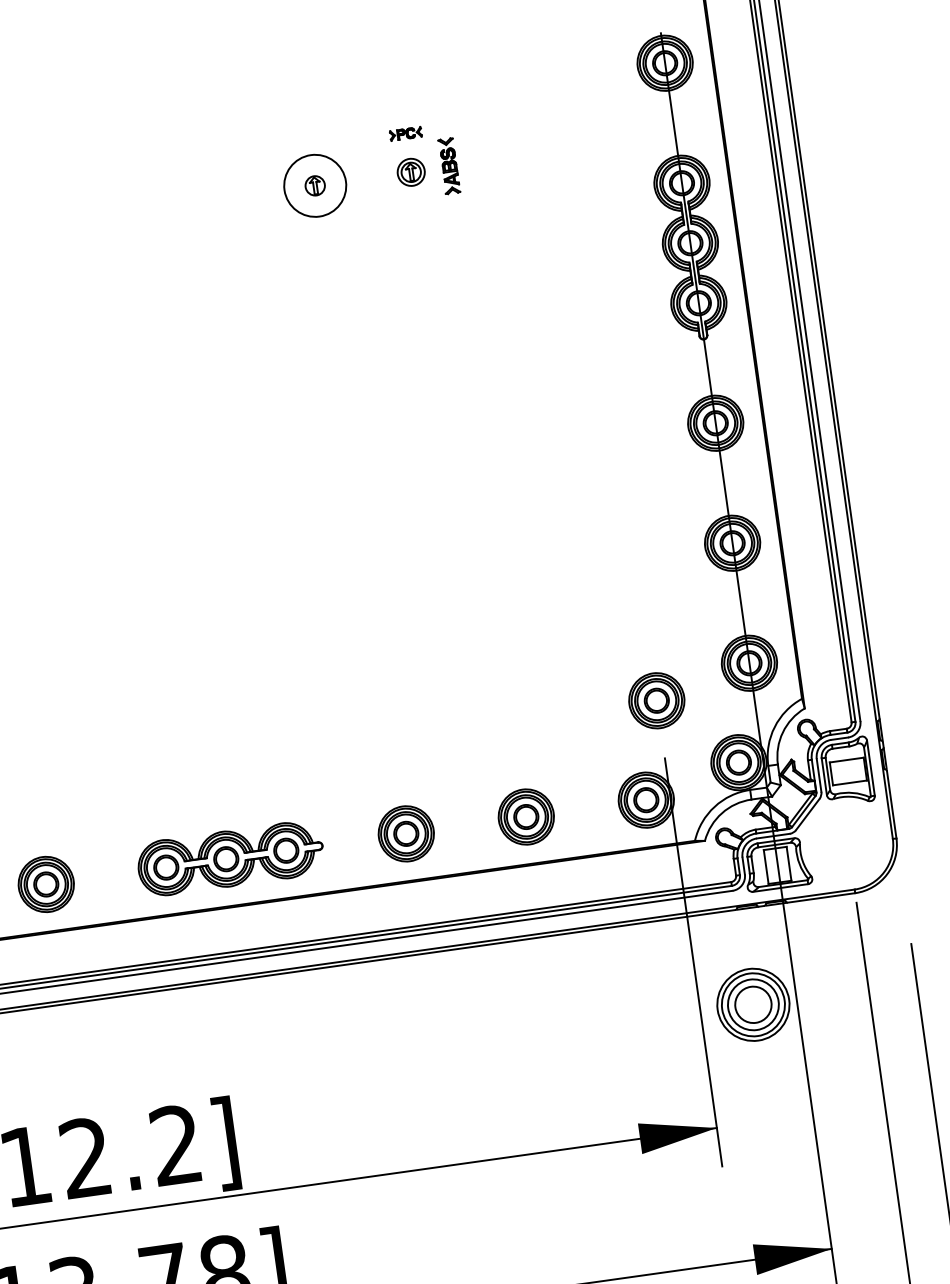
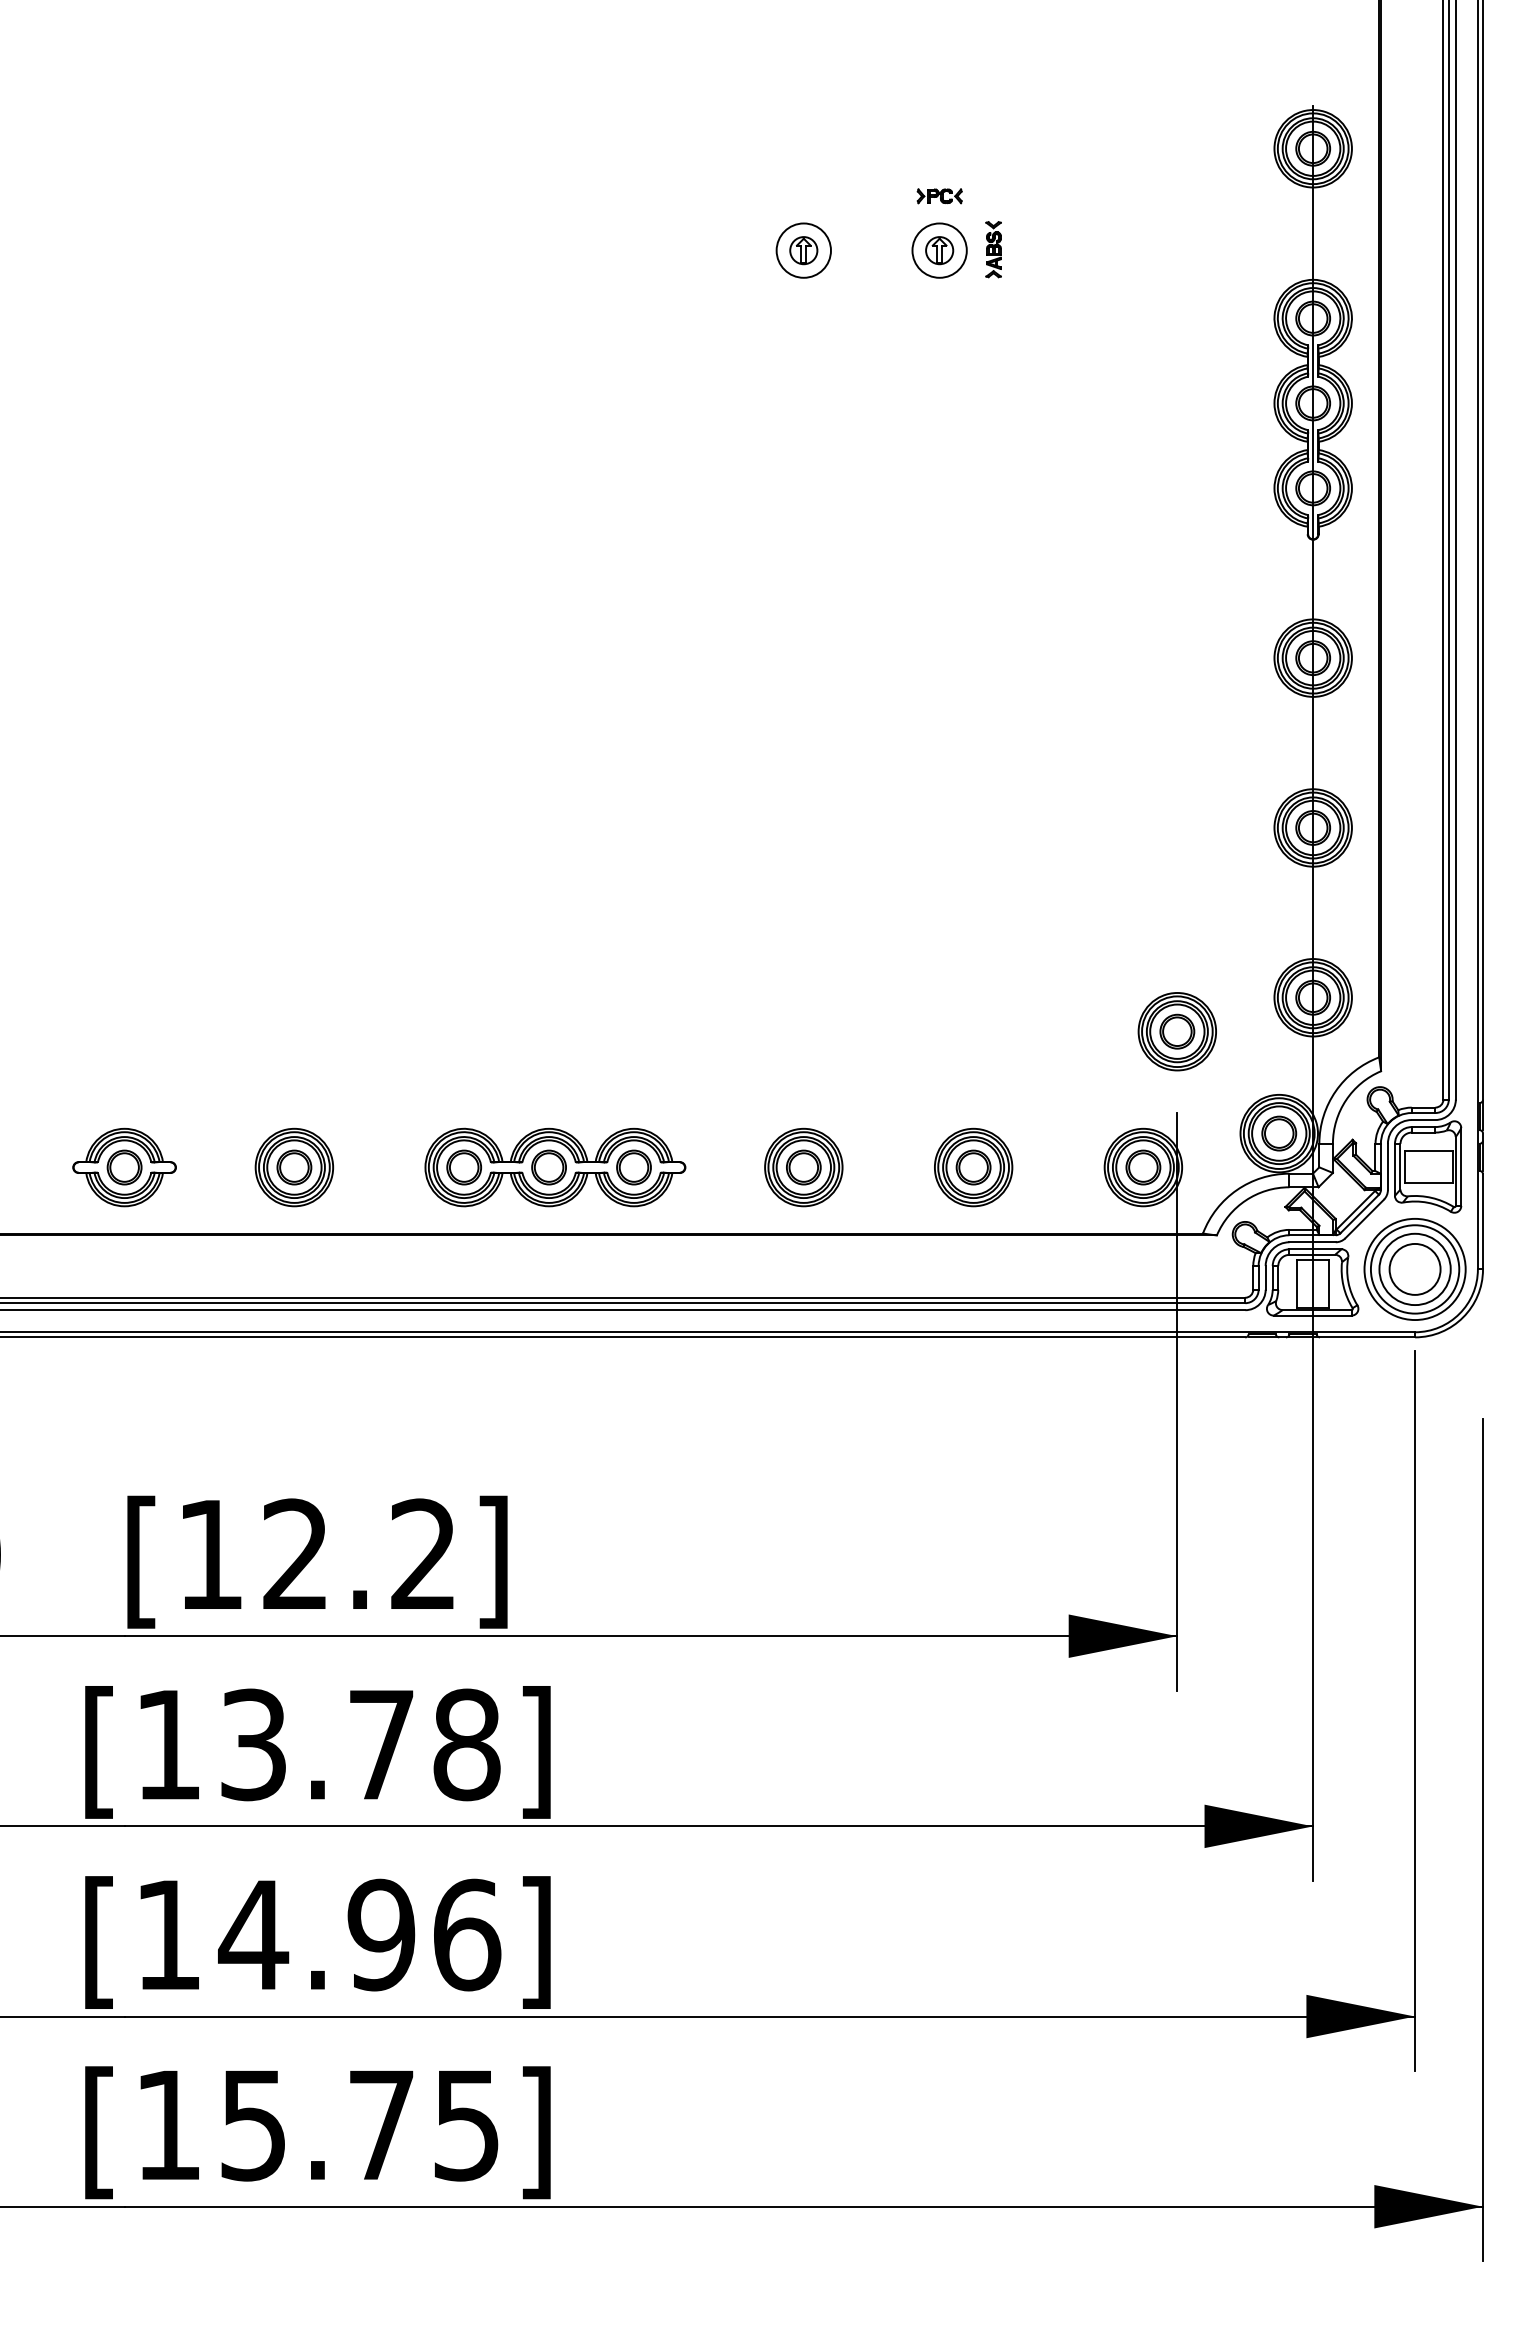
part: (449, 166) -> (993, 249), size x0.71
circle: (411, 172) -> (939, 250), size x1.43
circle: (315, 185) -> (803, 250), size x0.62
part: (753, 1004) -> (1414, 1269), moved

